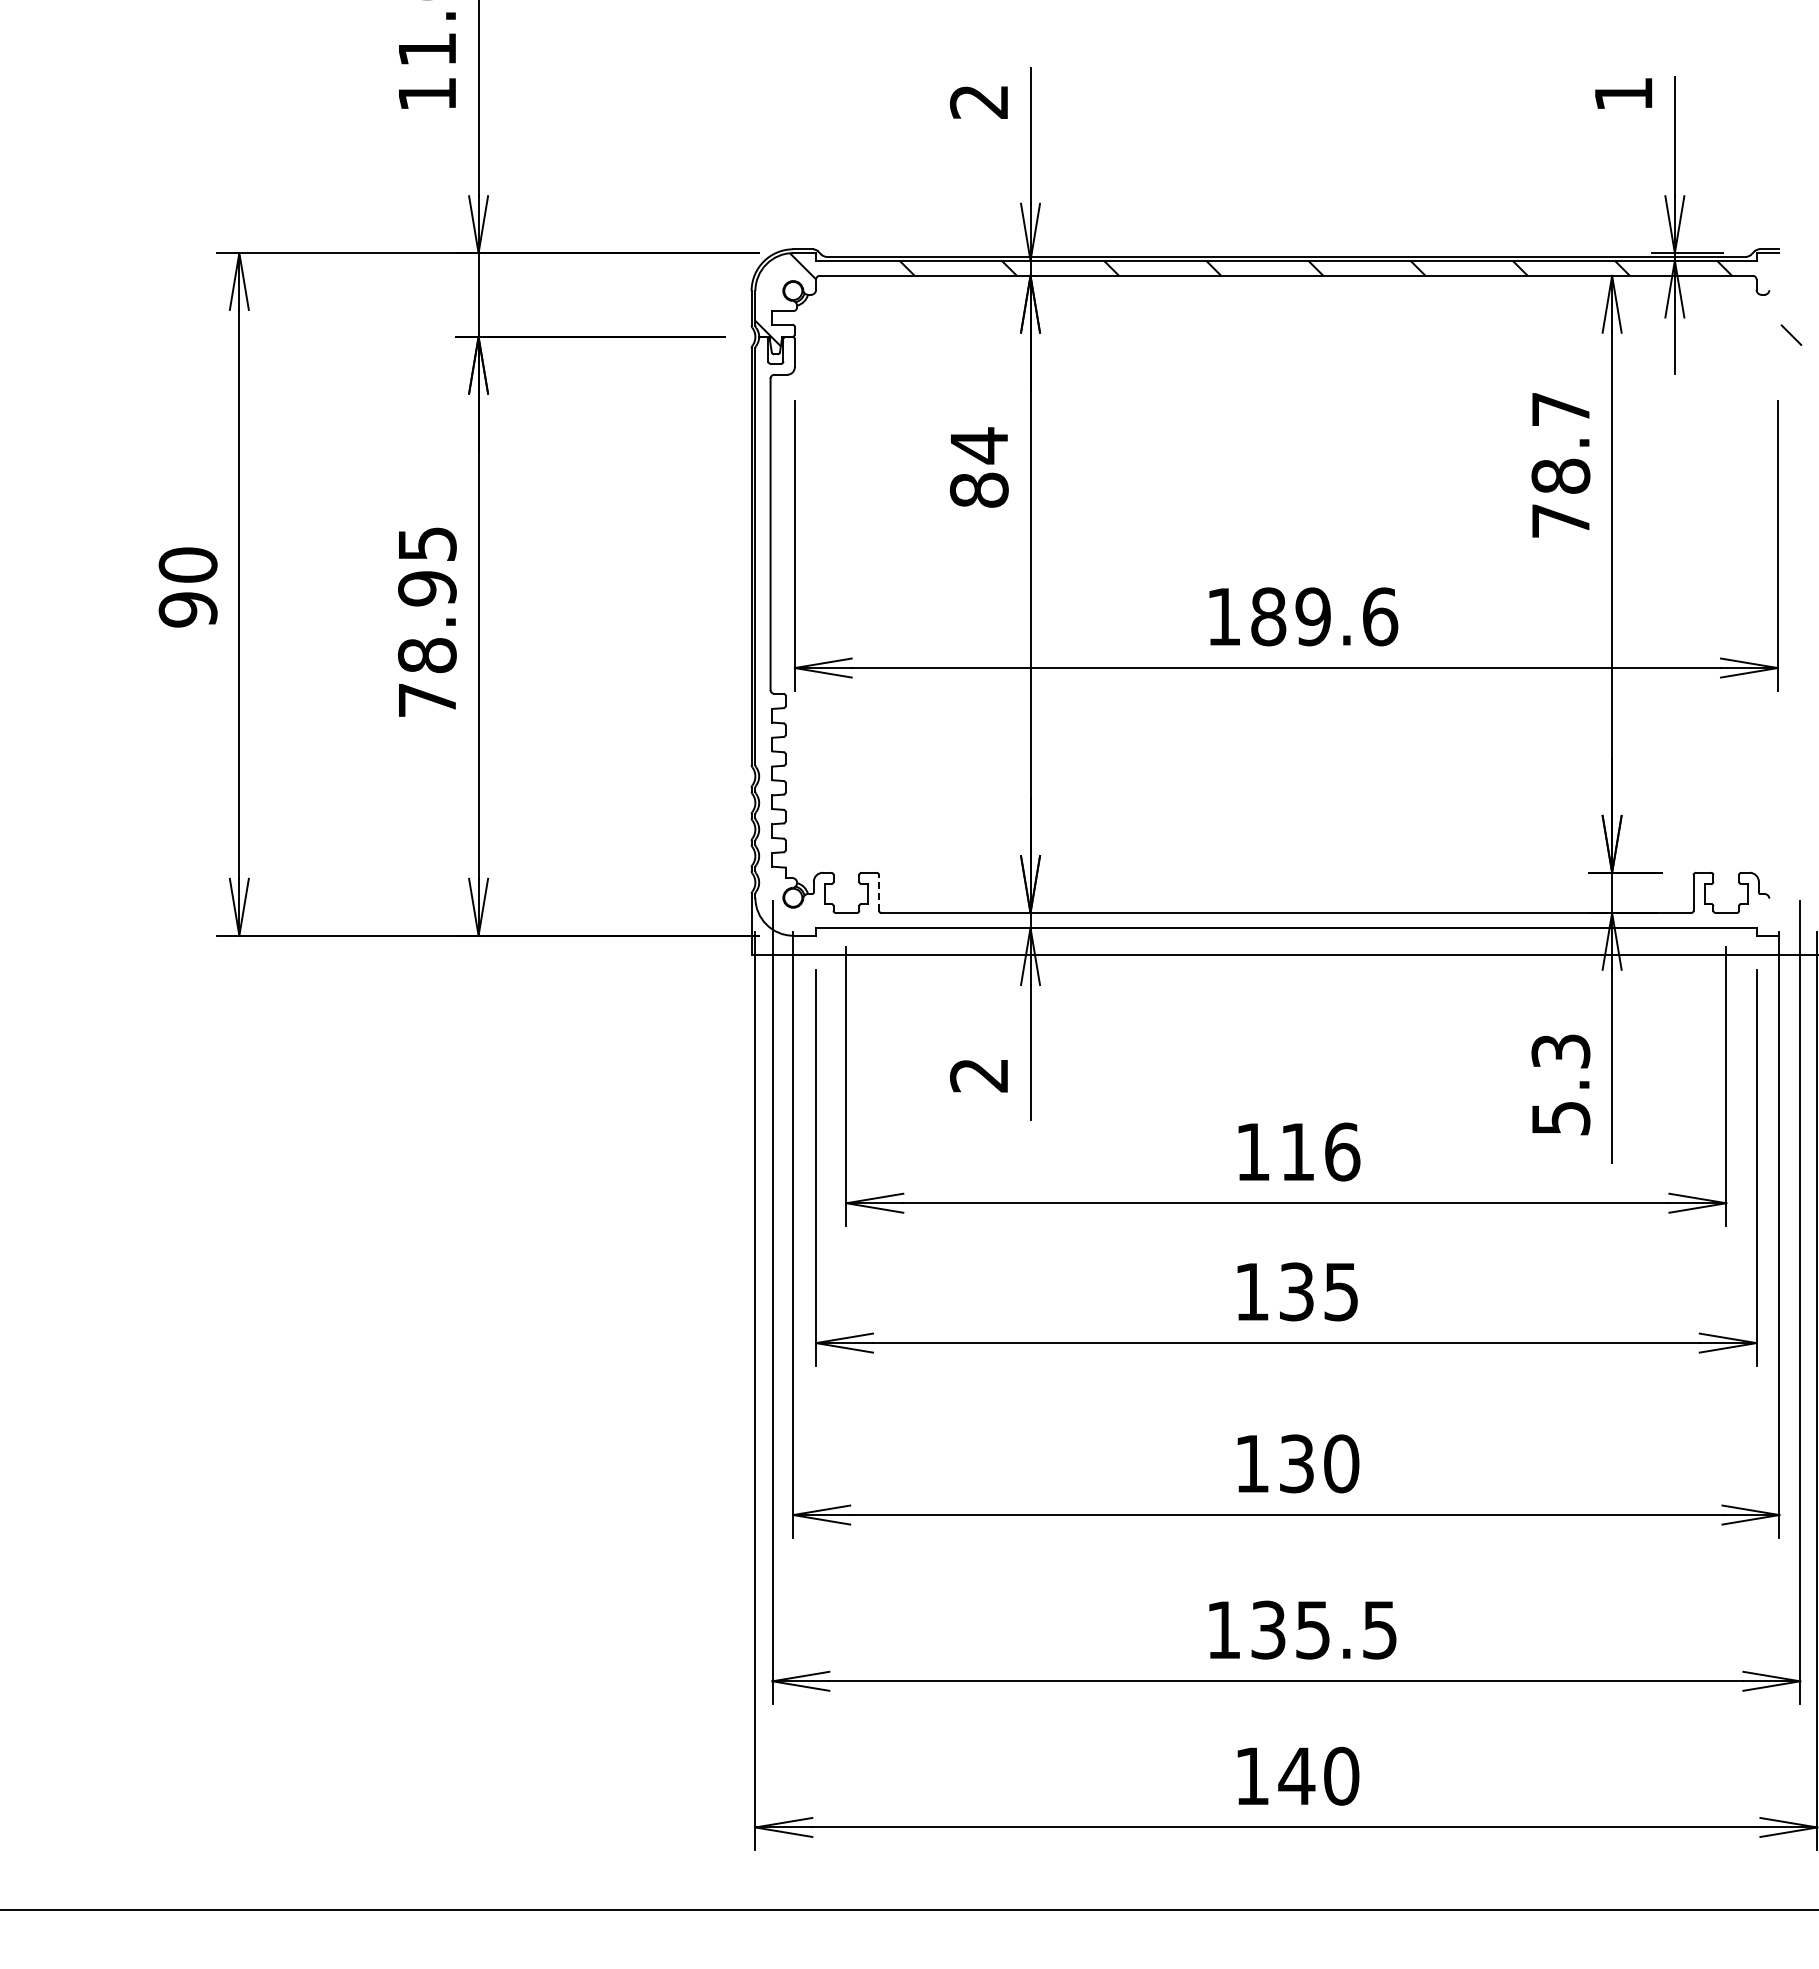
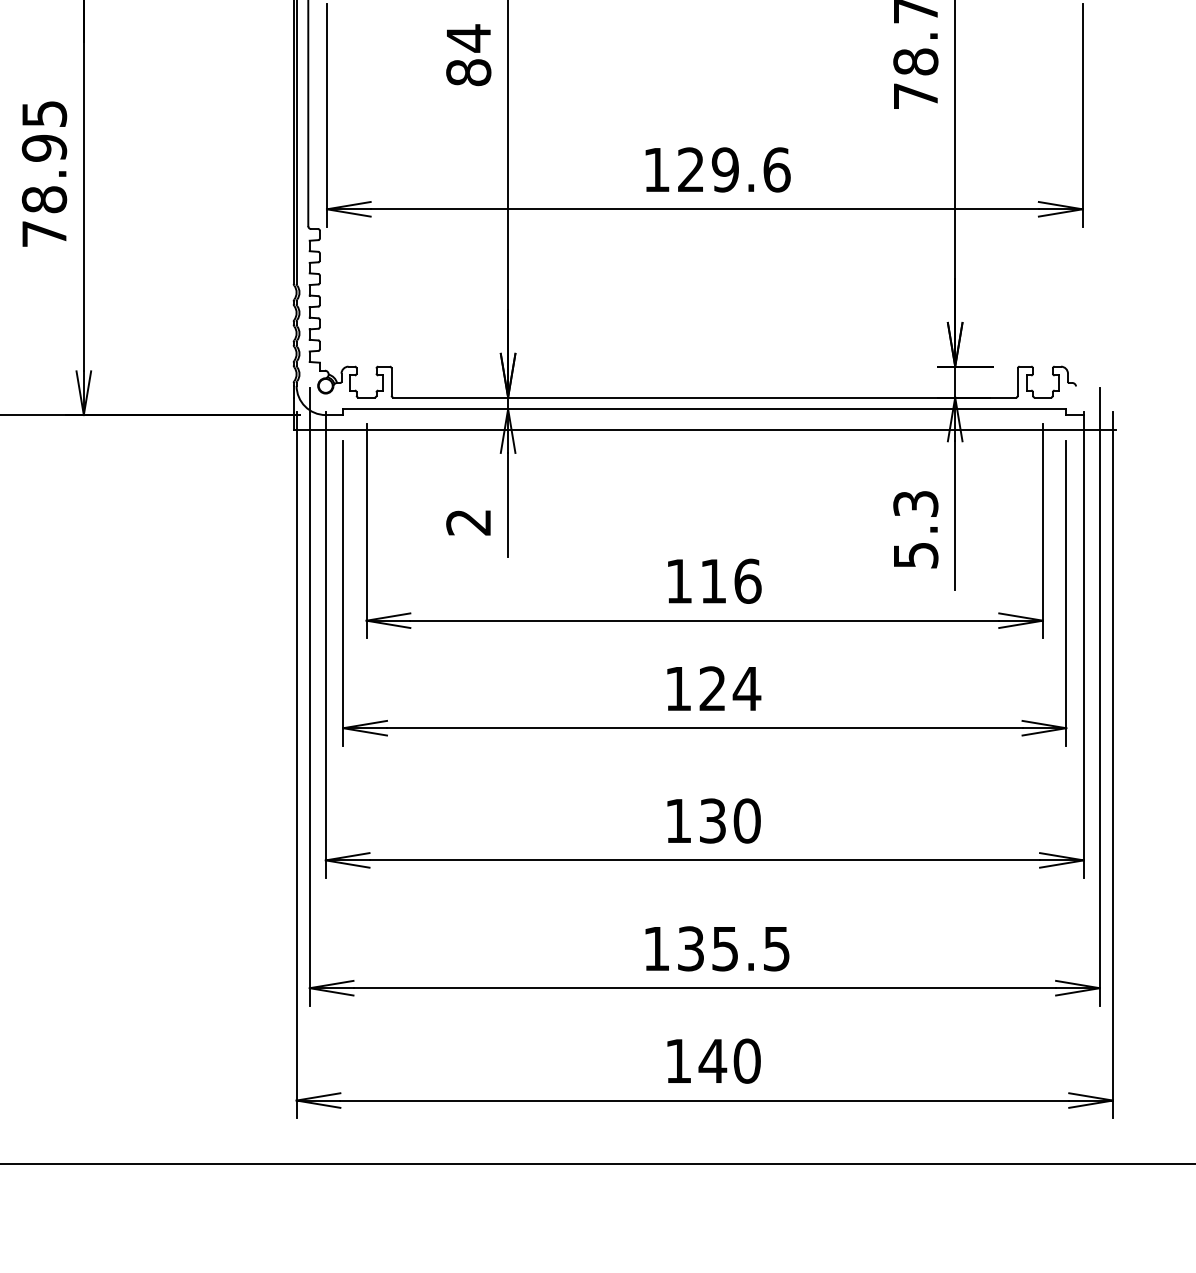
text: (1268, 616) -> (691, 169), 189.6 -> 129.6
line: (879, 892) -> (392, 381), dashed -> solid
text: (1319, 1291) -> (730, 688), 135 -> 124

